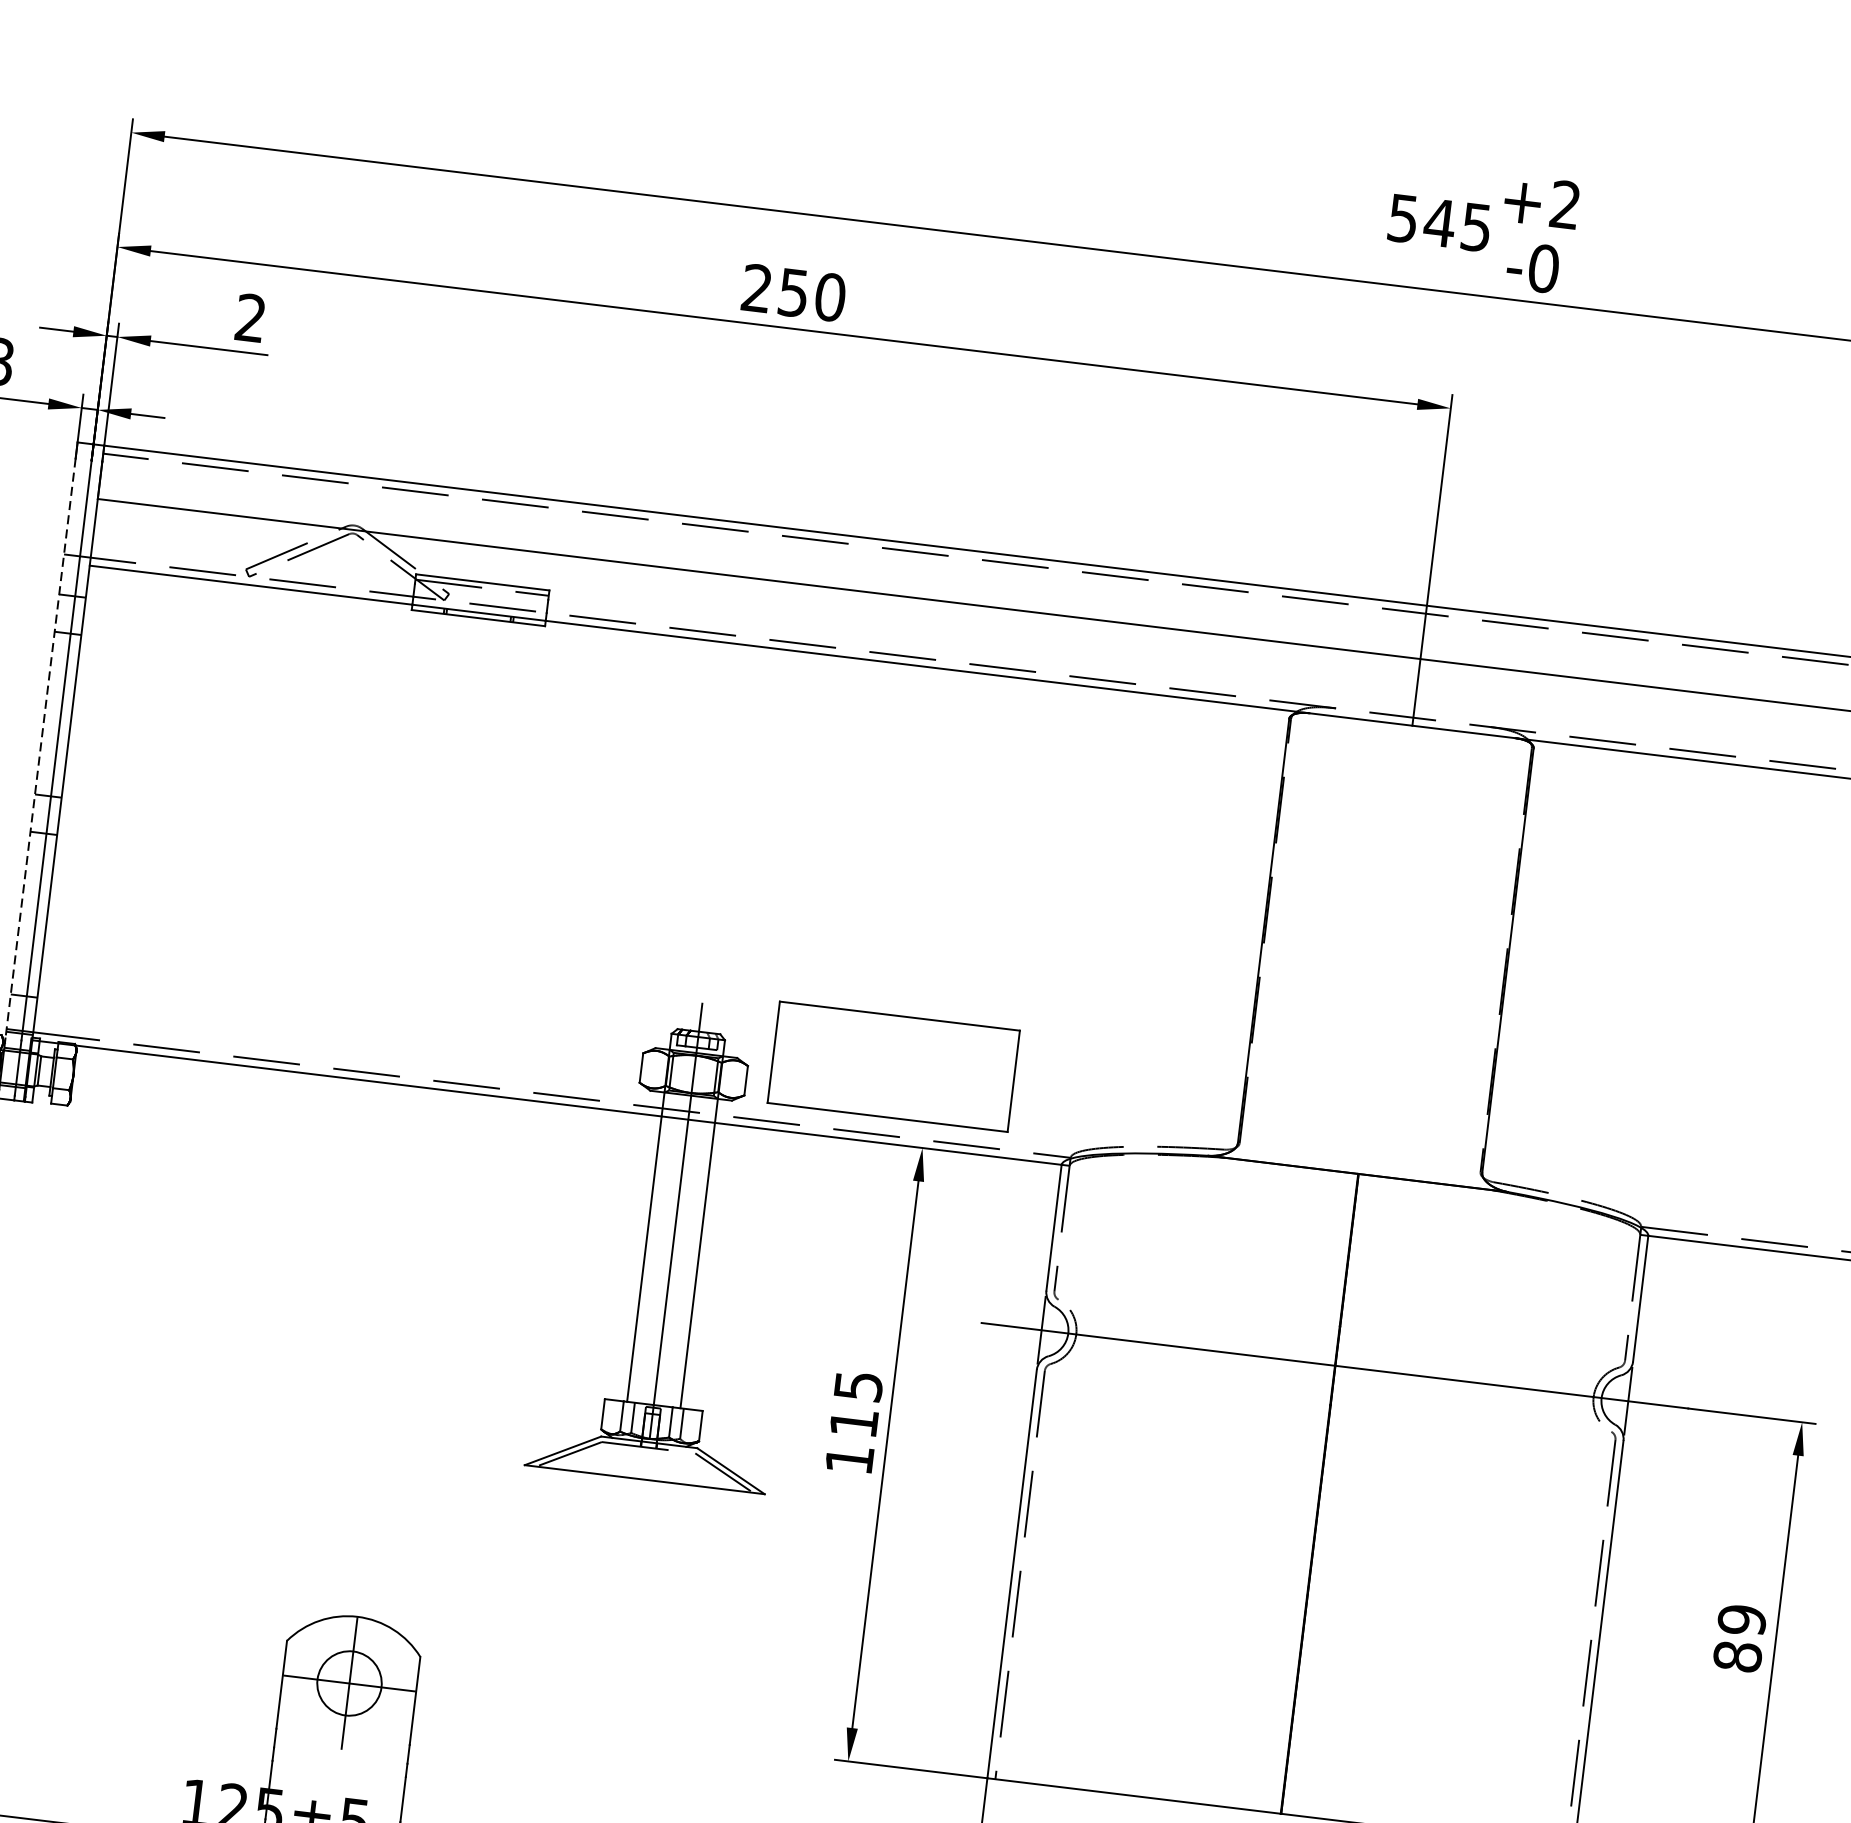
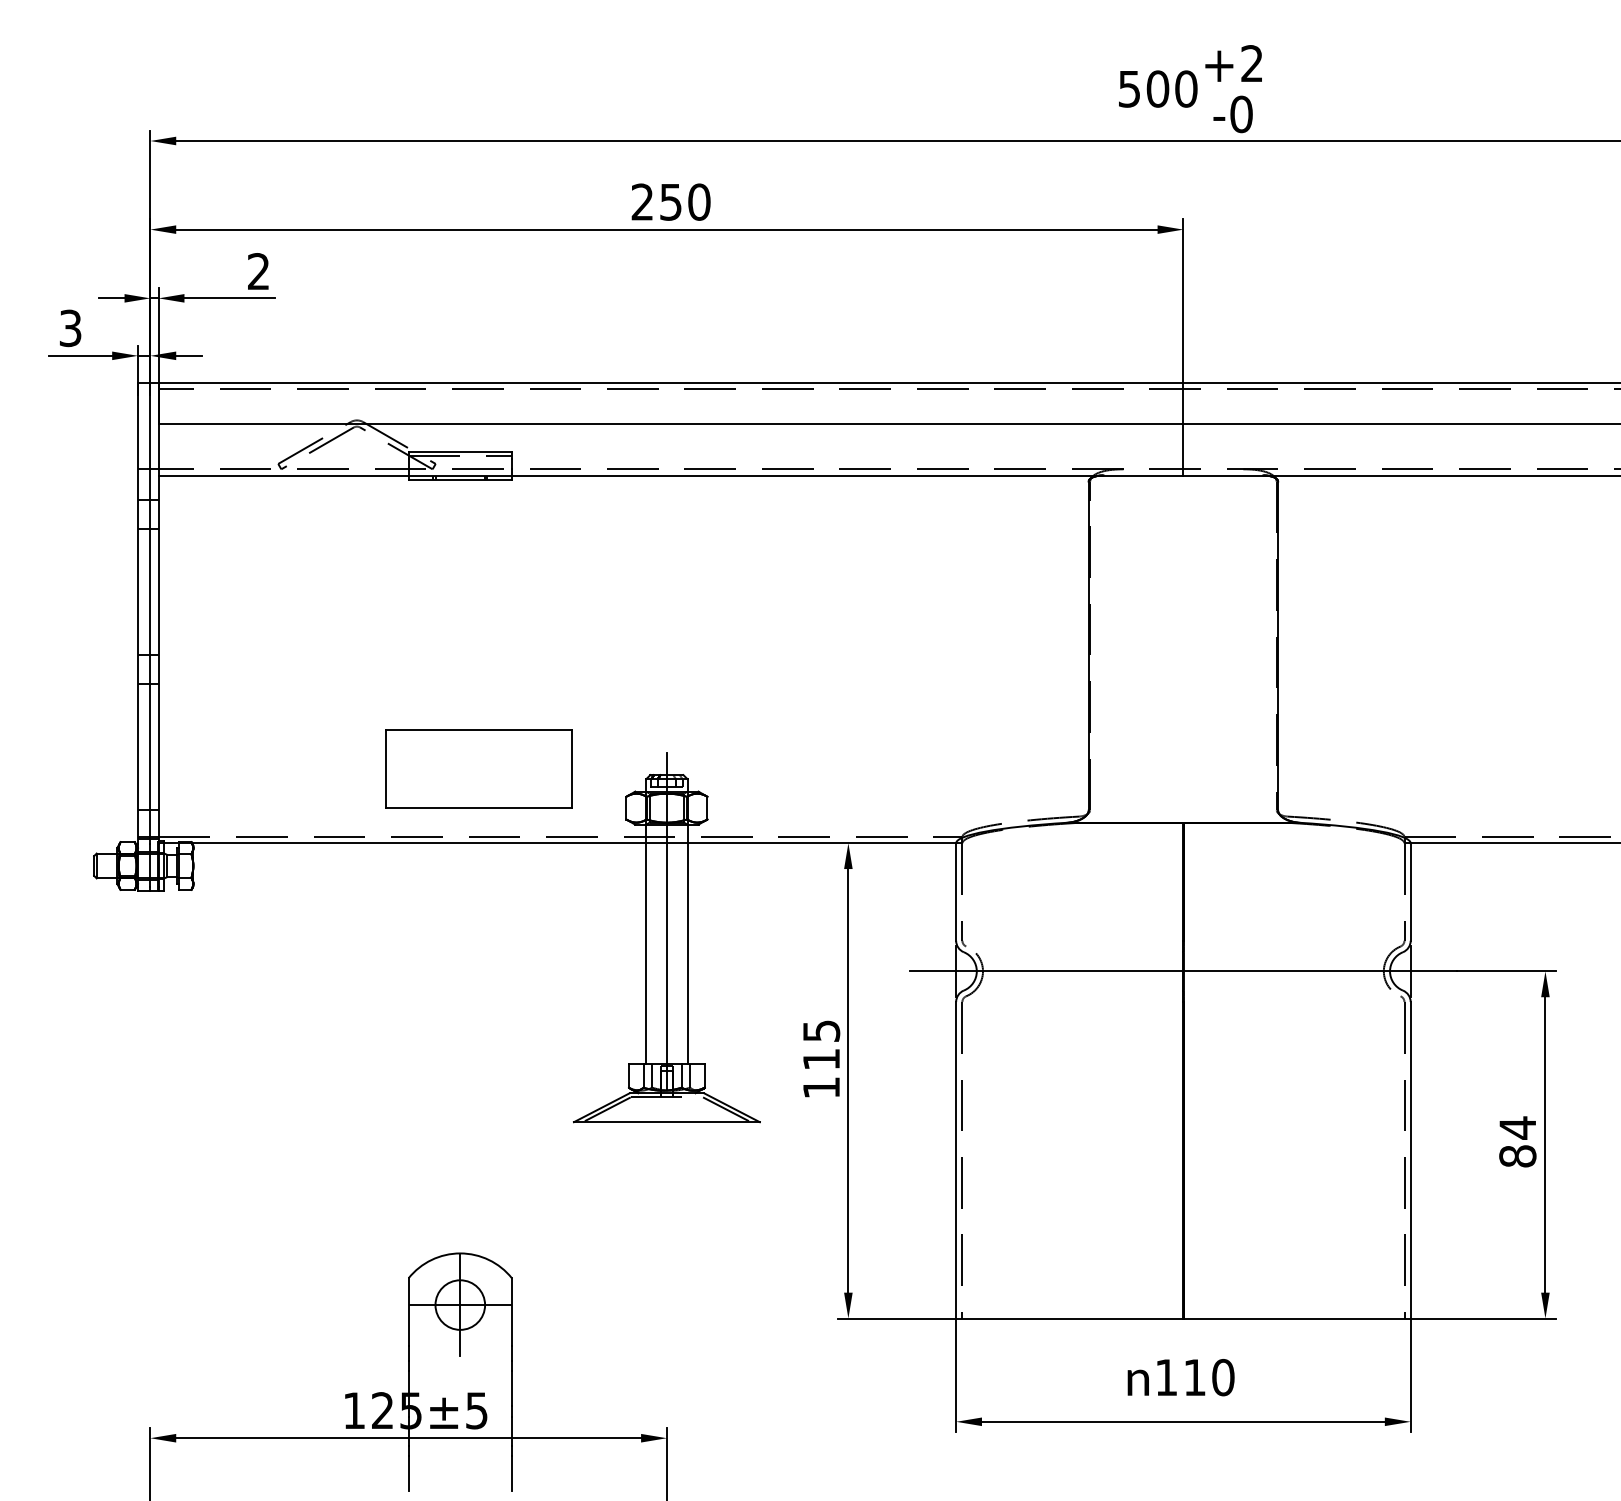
text: (1457, 224) -> (1171, 88), 545 -> 500
line: (39, 748) -> (137, 619), dashed -> solid
part: (893, 1066) -> (478, 768), moved
text: (1741, 1619) -> (1517, 1127), 89 -> 84

